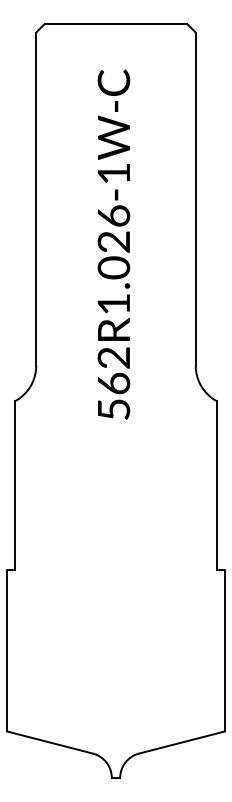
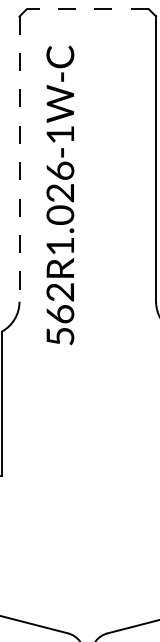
line: (115, 24) -> (87, 9), solid -> dashed
line: (36, 199) -> (19, 159), solid -> dashed
text: (113, 244) -> (60, 195), moved

